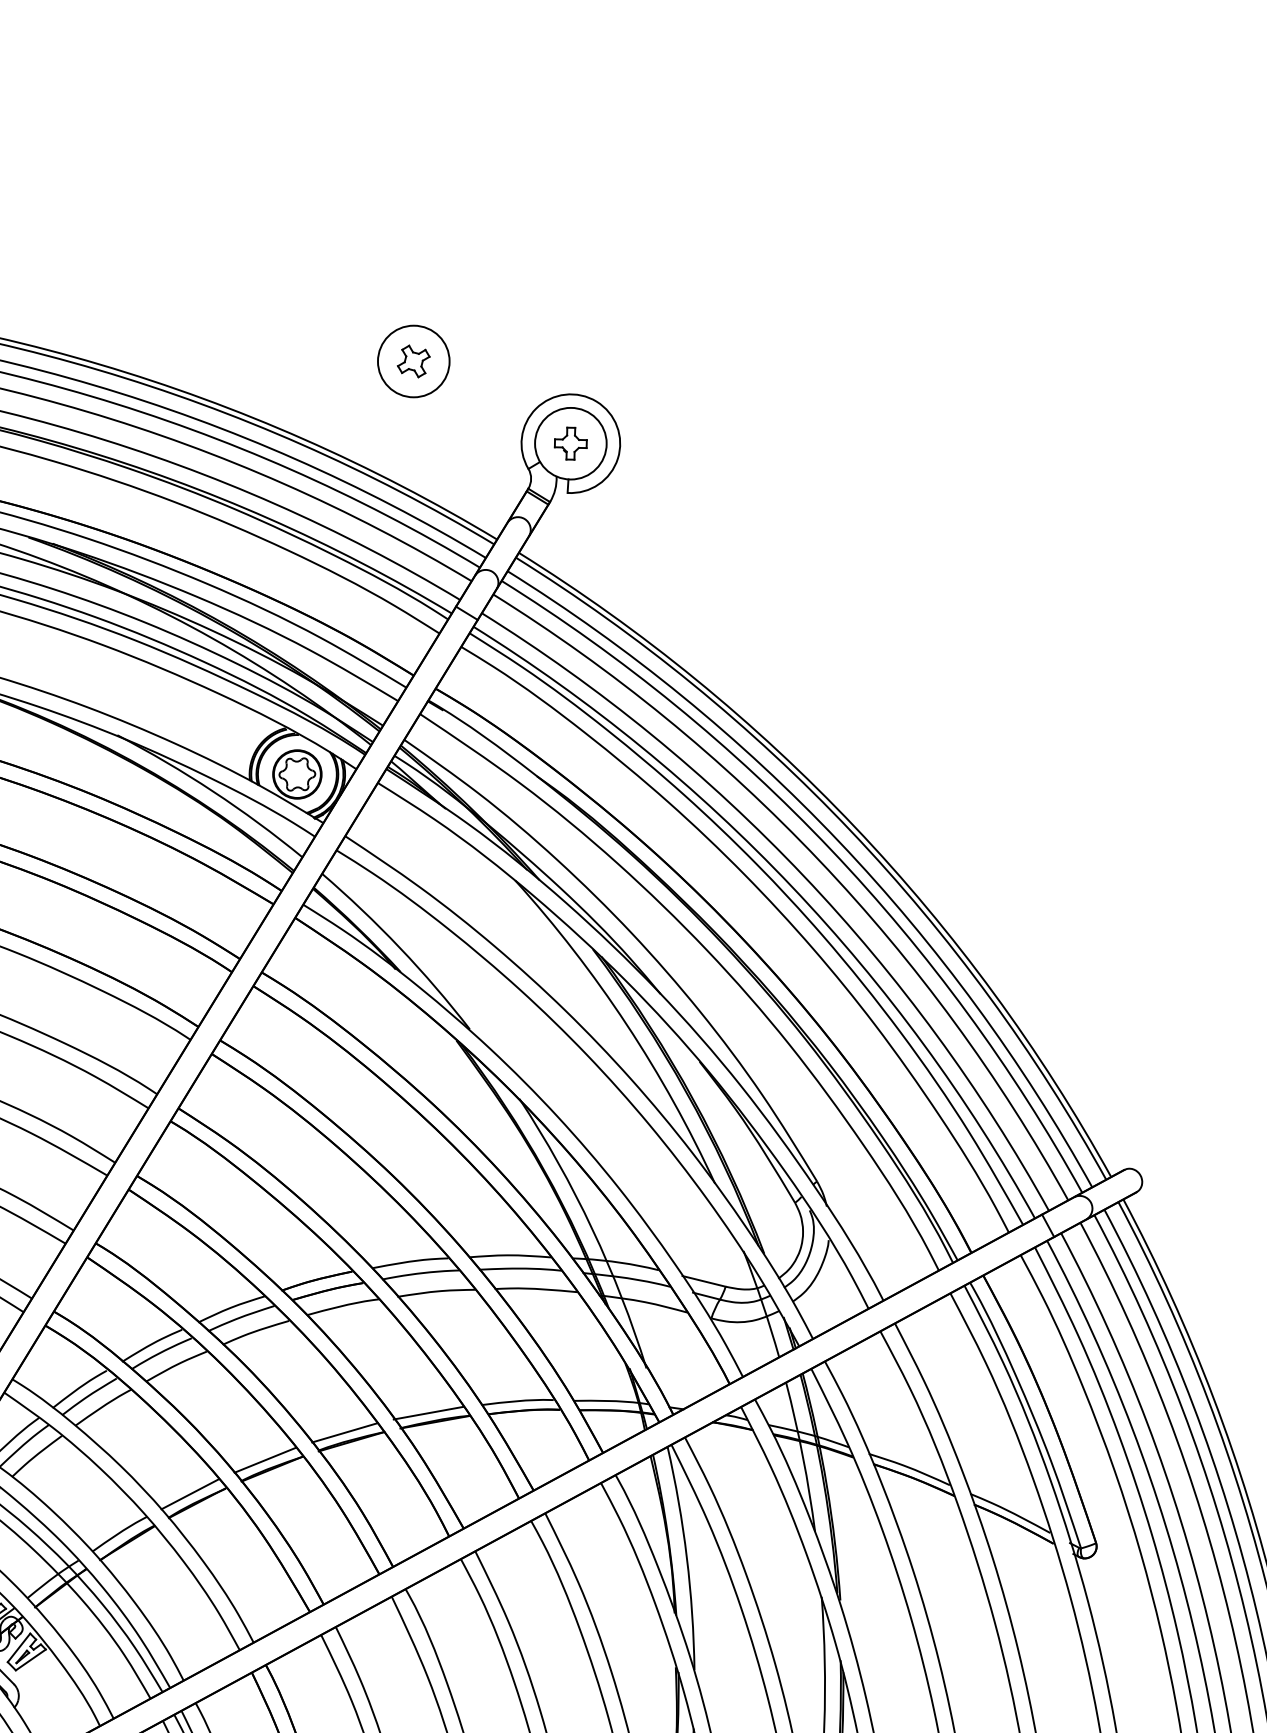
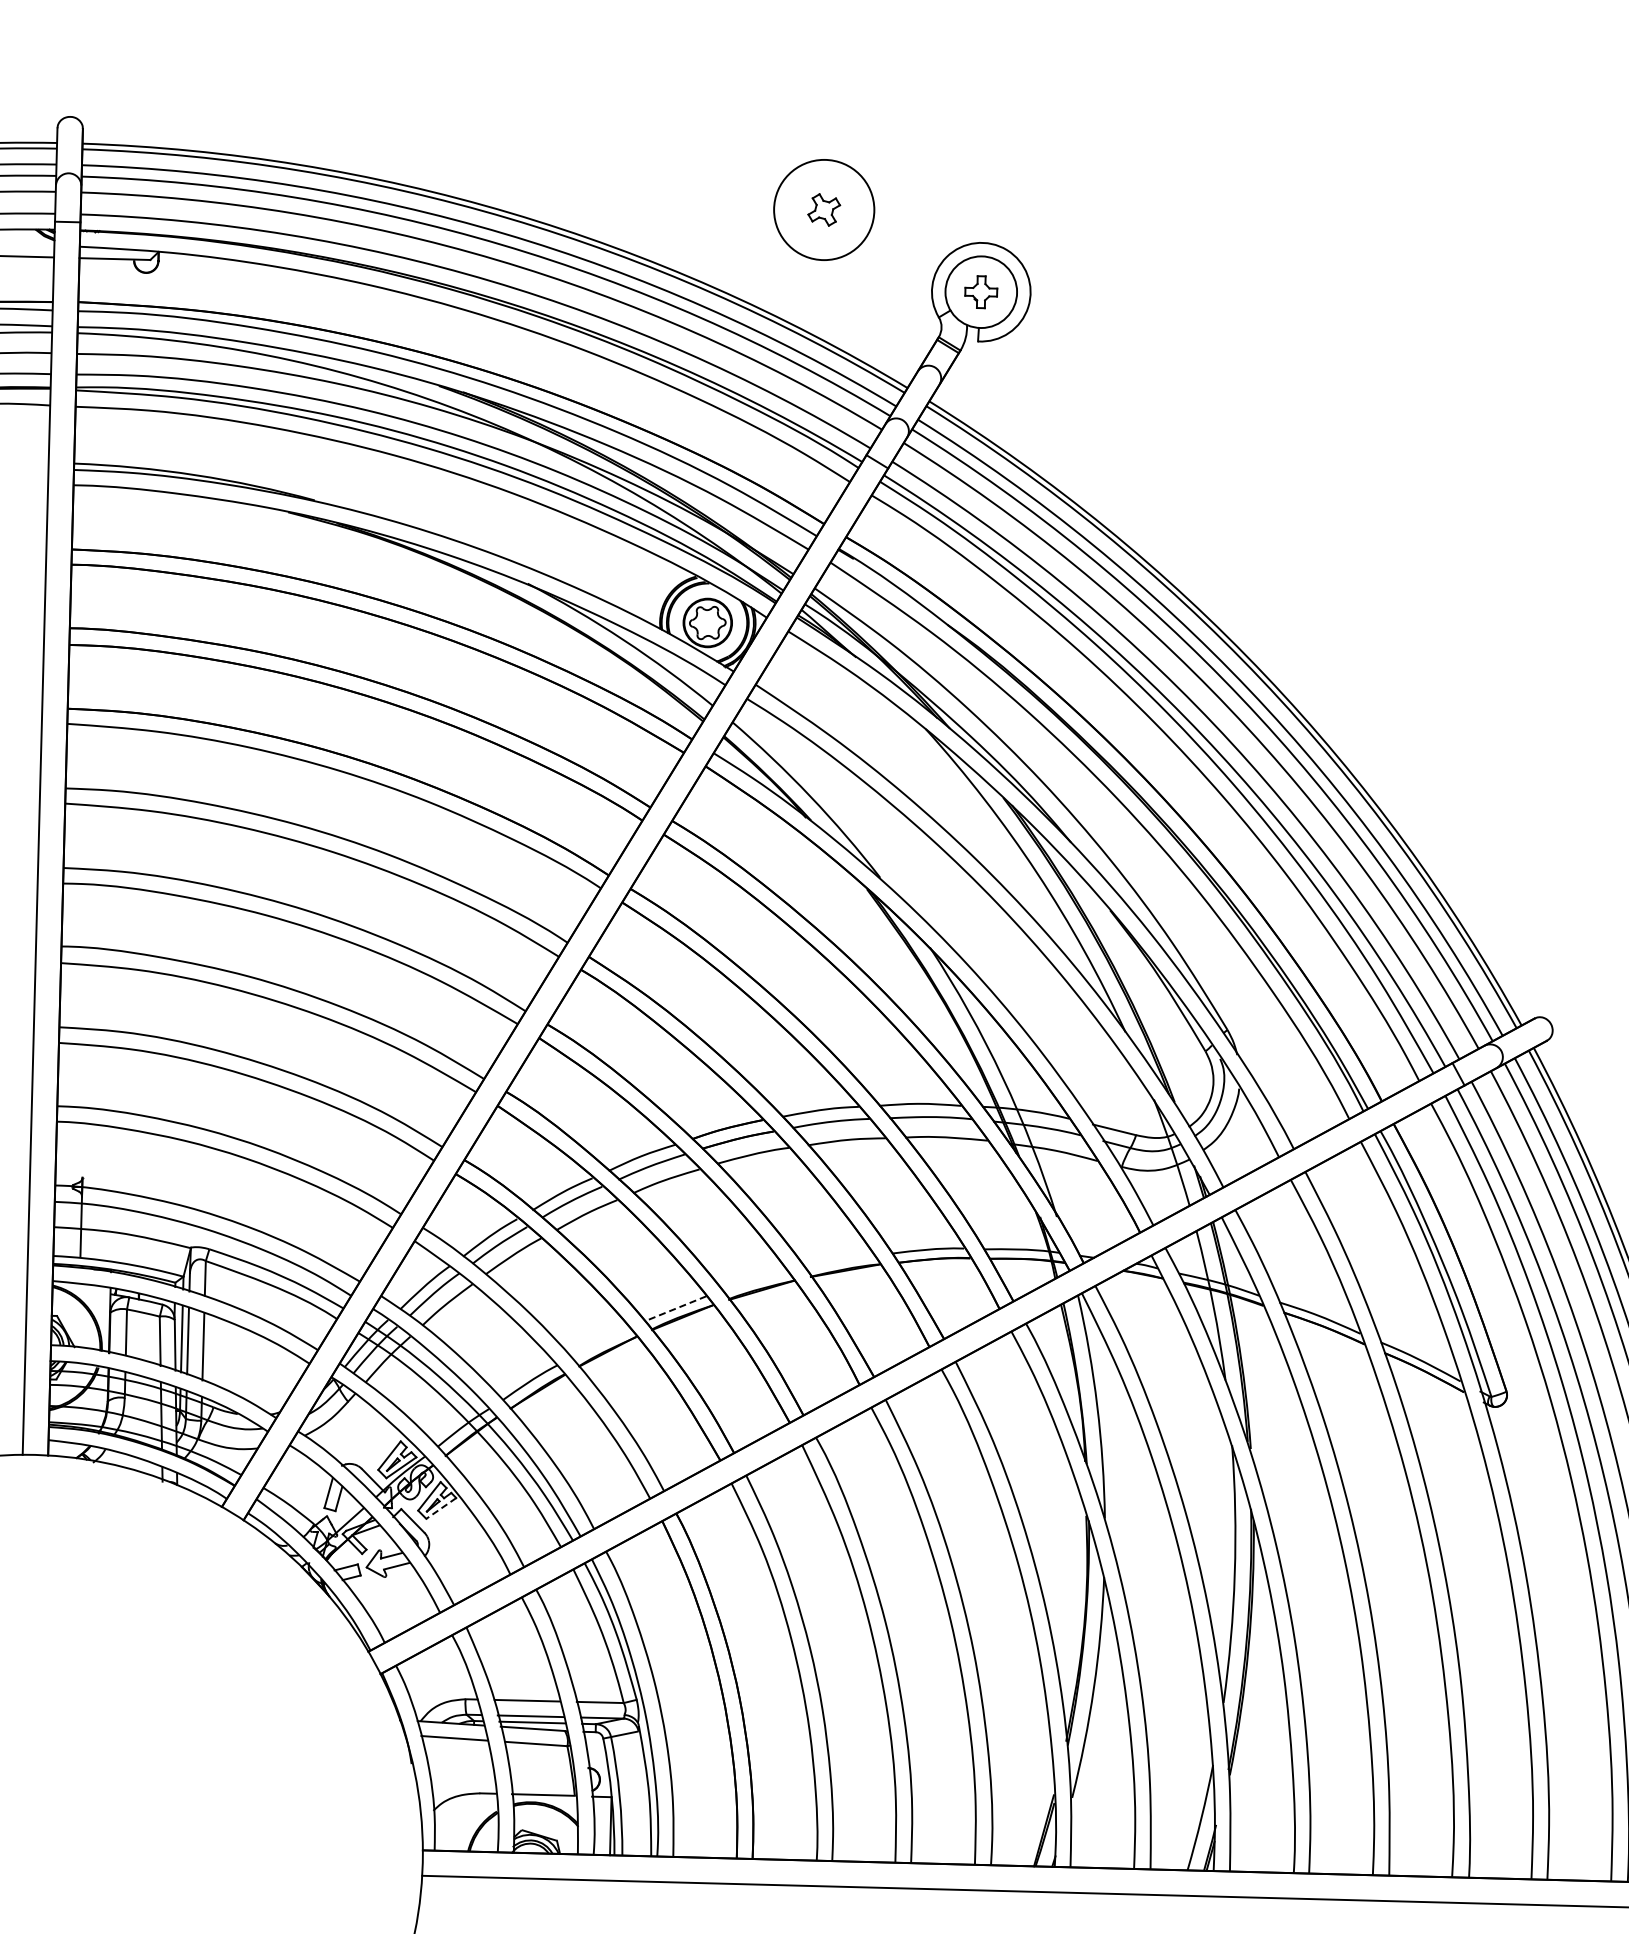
circle: (414, 361) -> (824, 209), size x1.4
line: (428, 1413) -> (838, 1261), removed
line: (344, 1432) -> (754, 1280), removed
line: (265, 1460) -> (675, 1308), solid -> dashed
line: (190, 1494) -> (600, 1342), removed
line: (30, 1660) -> (440, 1508), solid -> dashed

